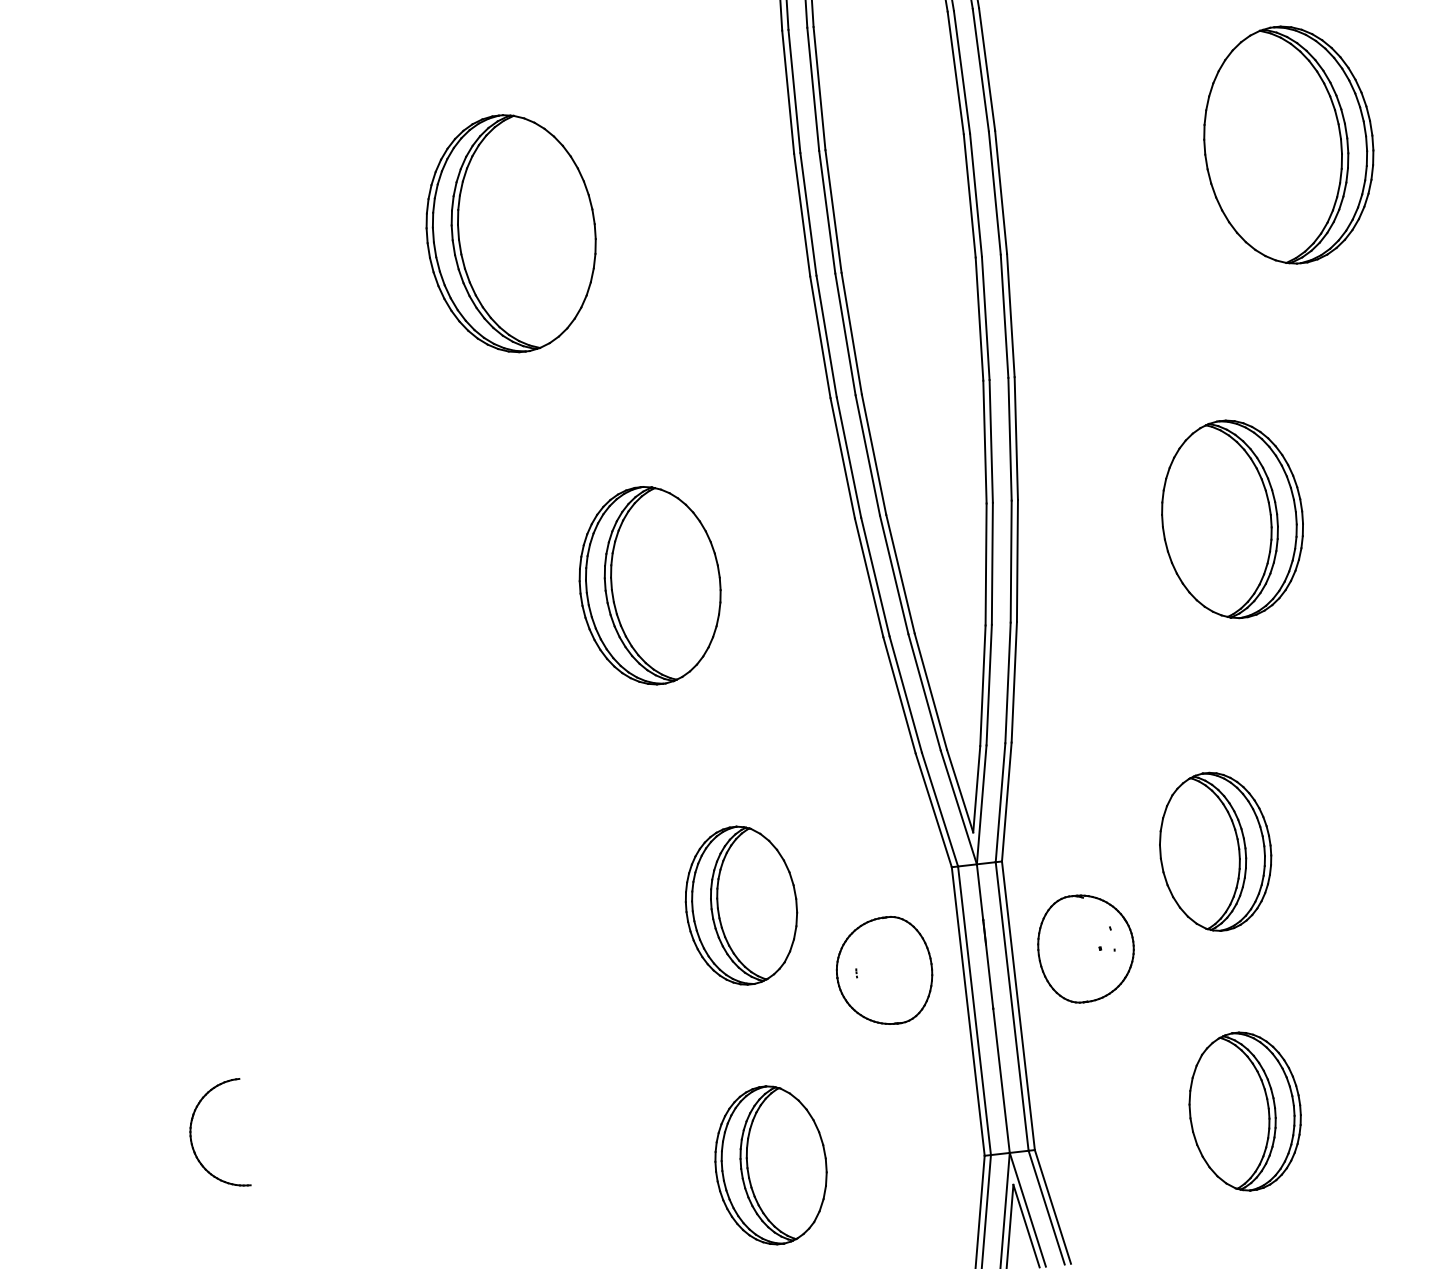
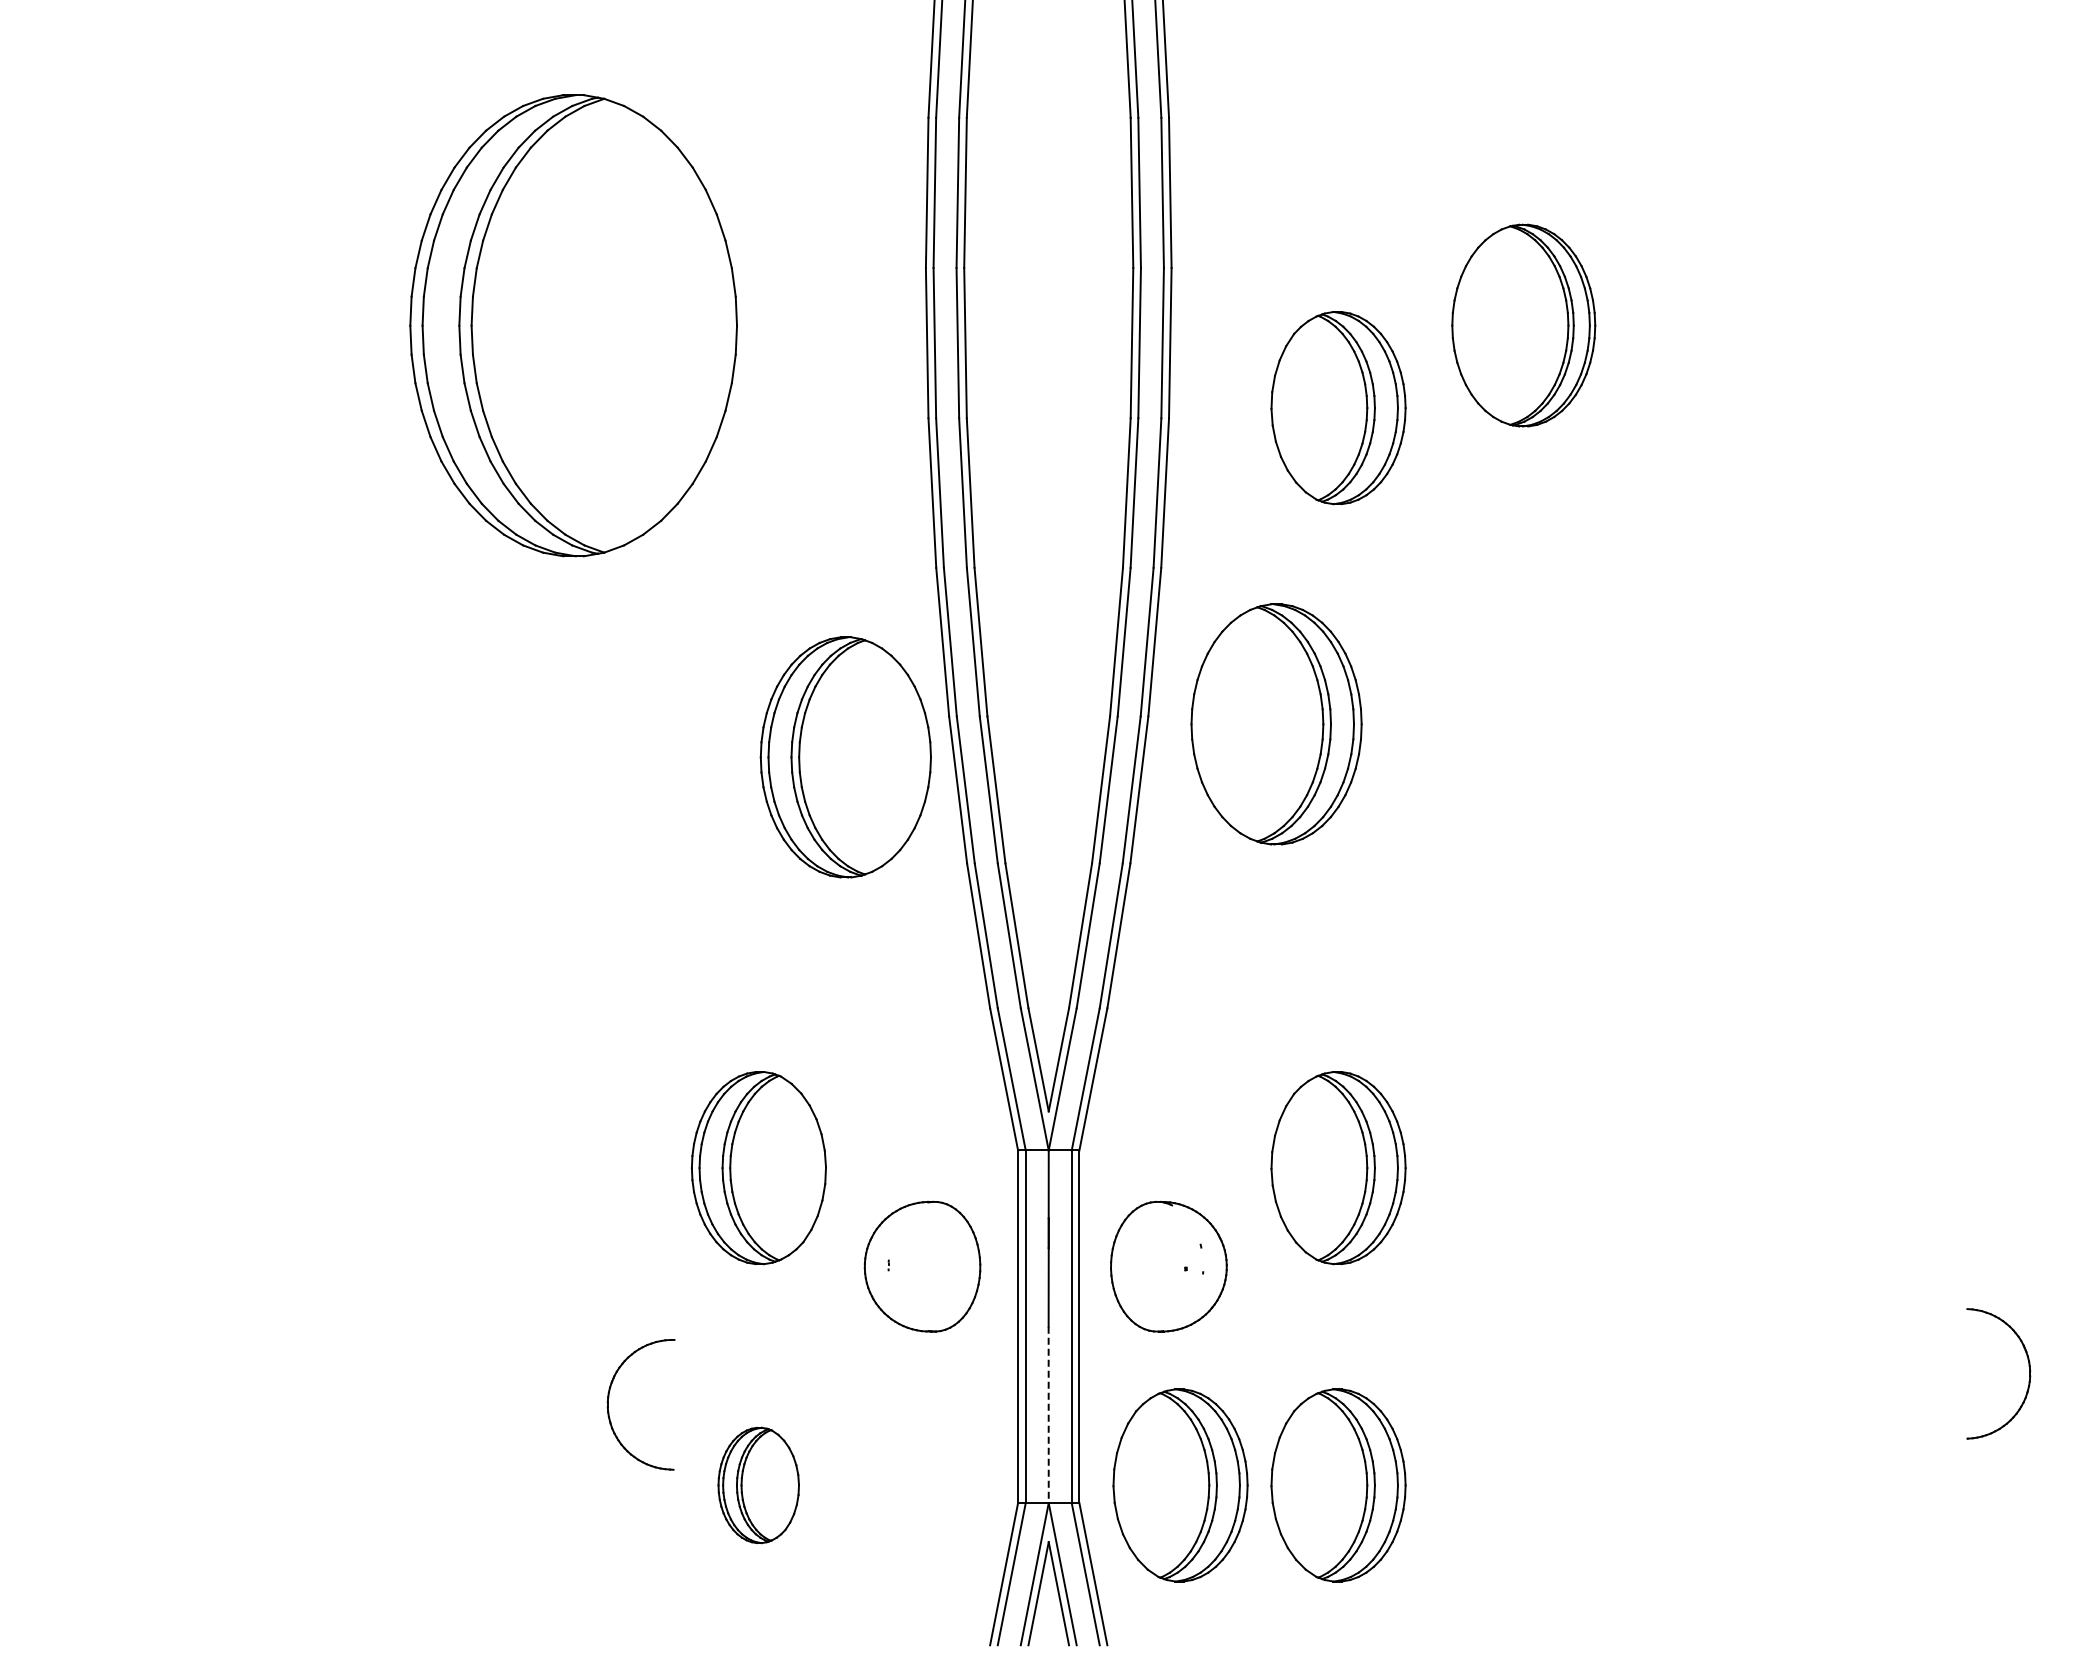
part: (1288, 145) -> (1523, 325), size x0.7
part: (1144, 230) -> (1338, 408), added
part: (511, 233) -> (573, 325), size x1.6
part: (1232, 519) -> (1276, 724), moved
part: (649, 585) -> (845, 757), moved
line: (1001, 1081) -> (1048, 1415), solid -> dashed
part: (1115, 1126) -> (1180, 1485), added
part: (191, 1132) -> (609, 1397), moved
part: (770, 1165) -> (758, 1485), size x0.6

